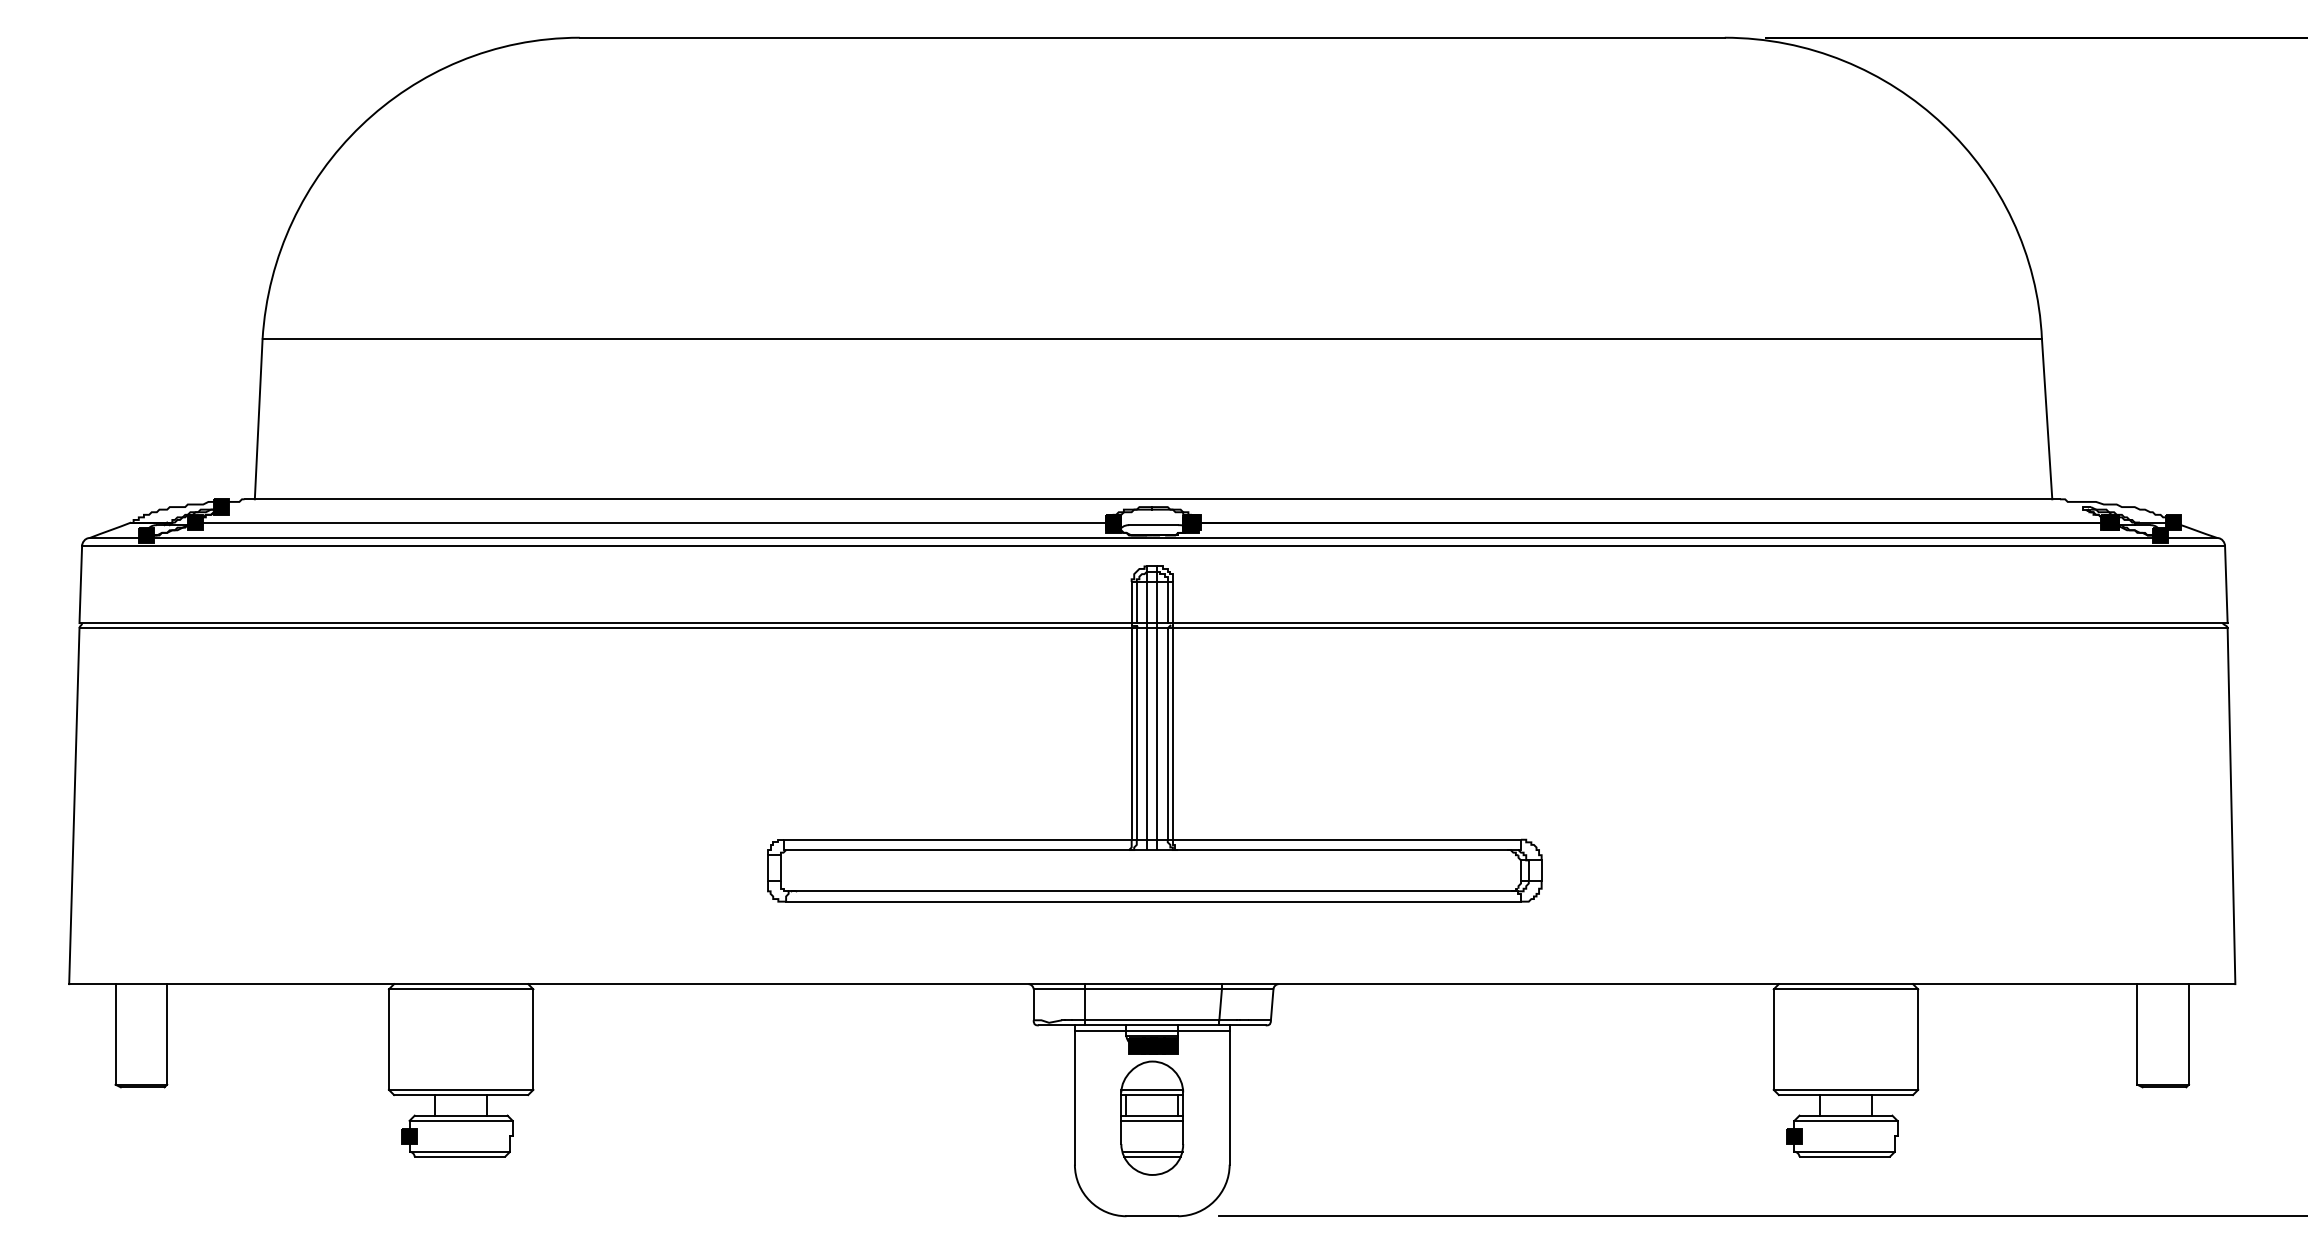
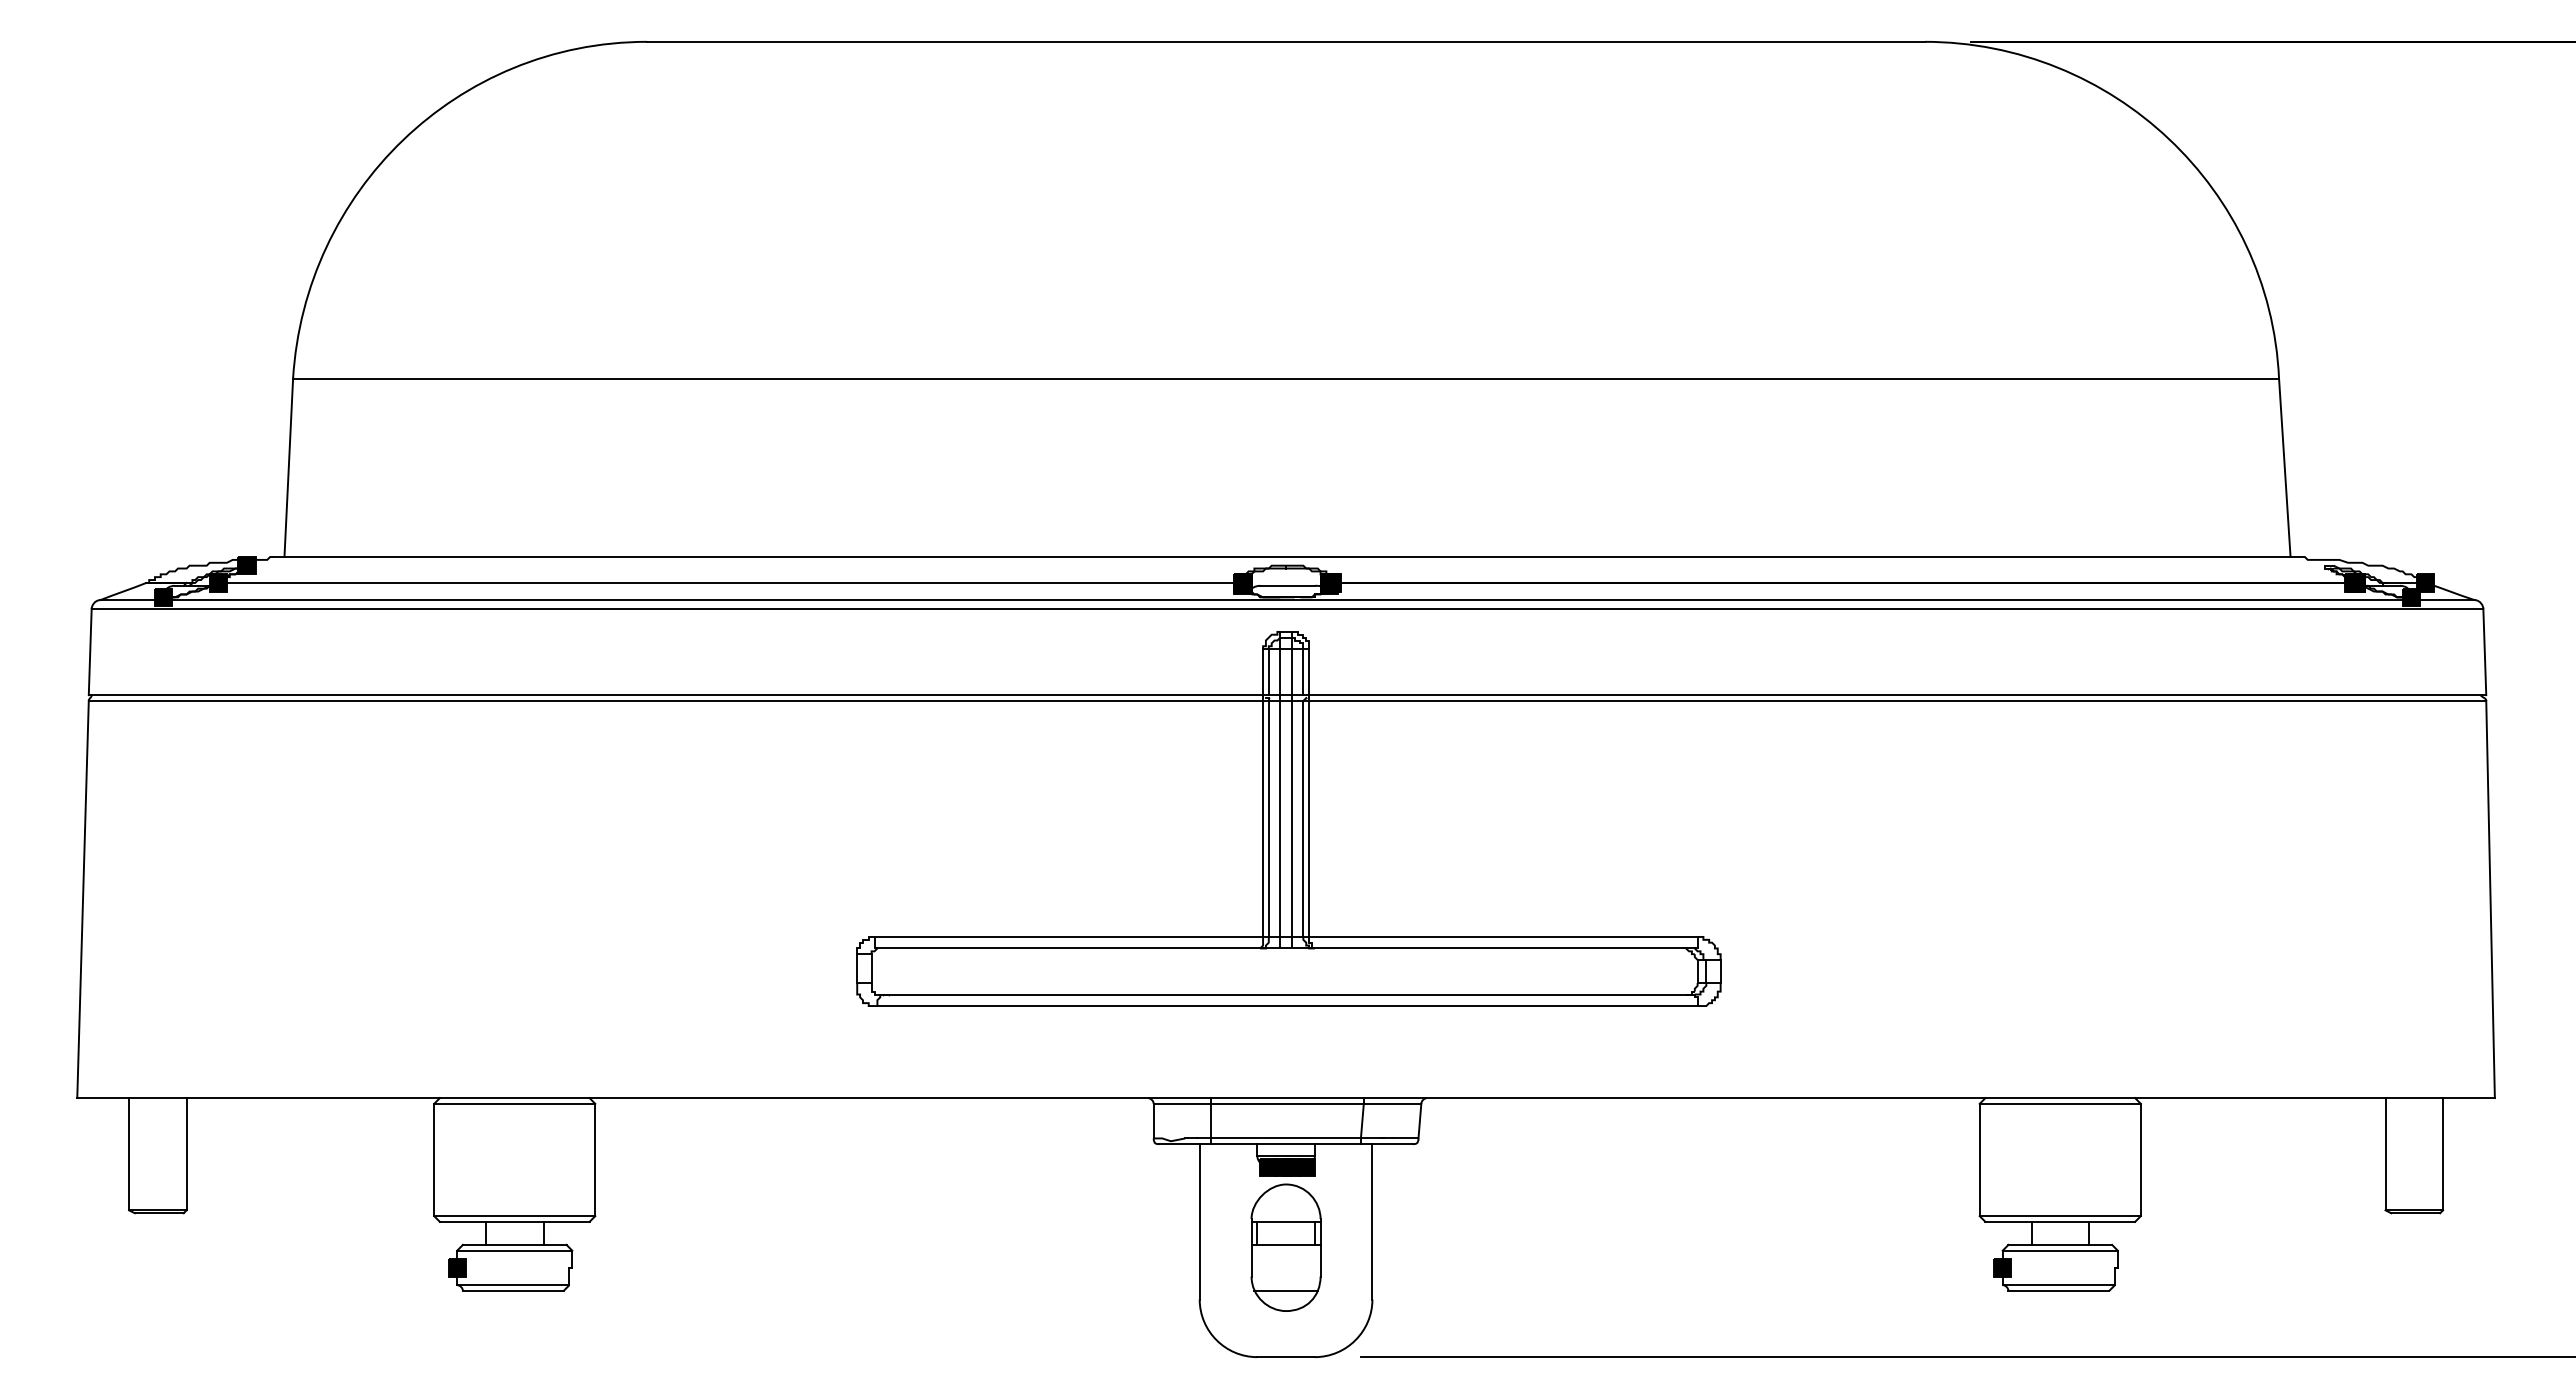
line: (1151, 1030) -> (1285, 1149), removed
line: (1151, 1090) -> (1285, 1216), removed
line: (1151, 1120) -> (1285, 1250), removed
line: (1153, 1152) -> (1287, 1285), removed

